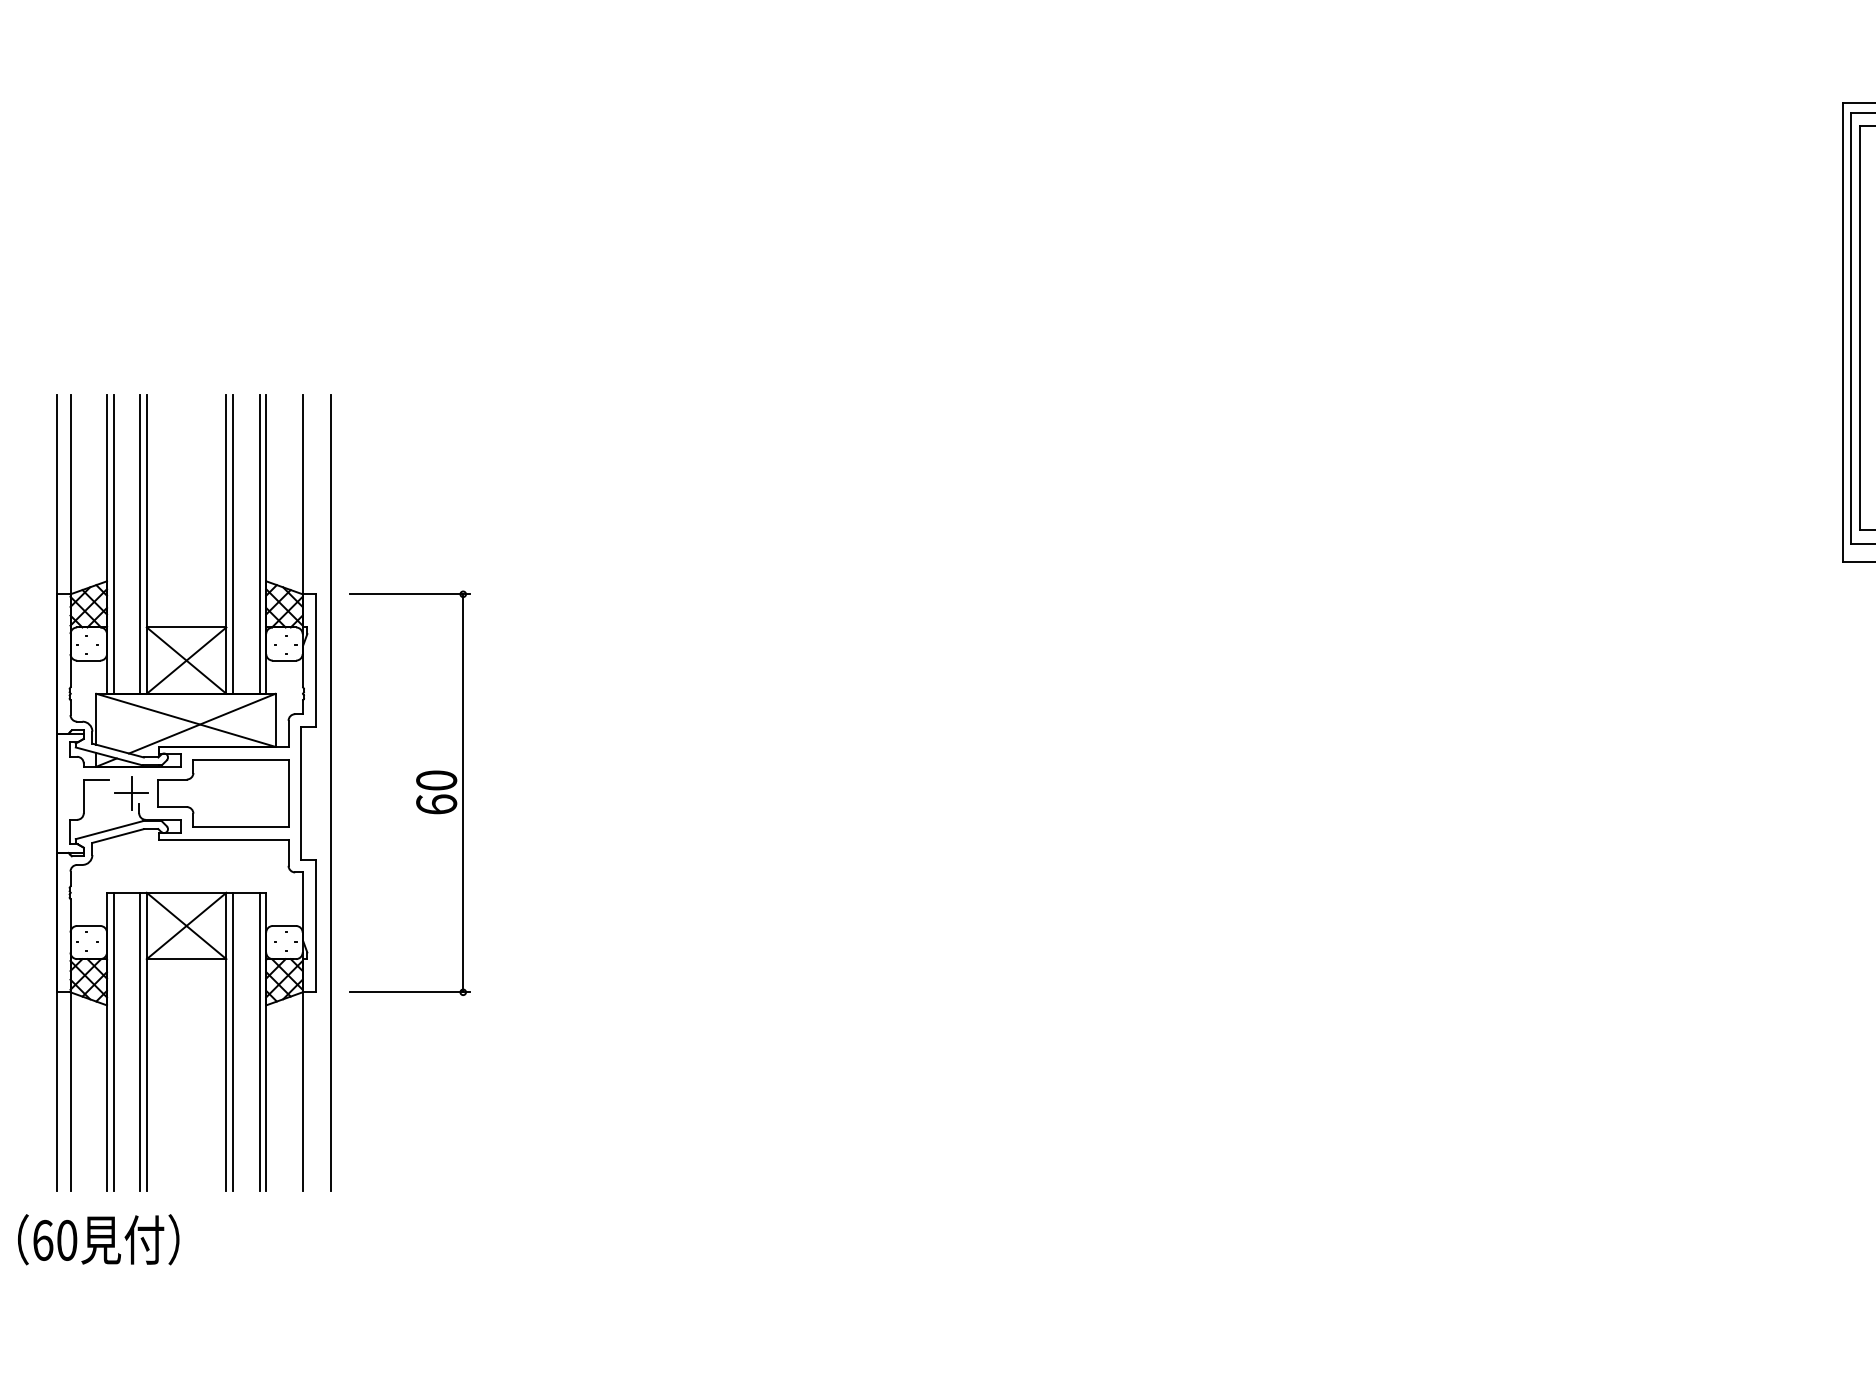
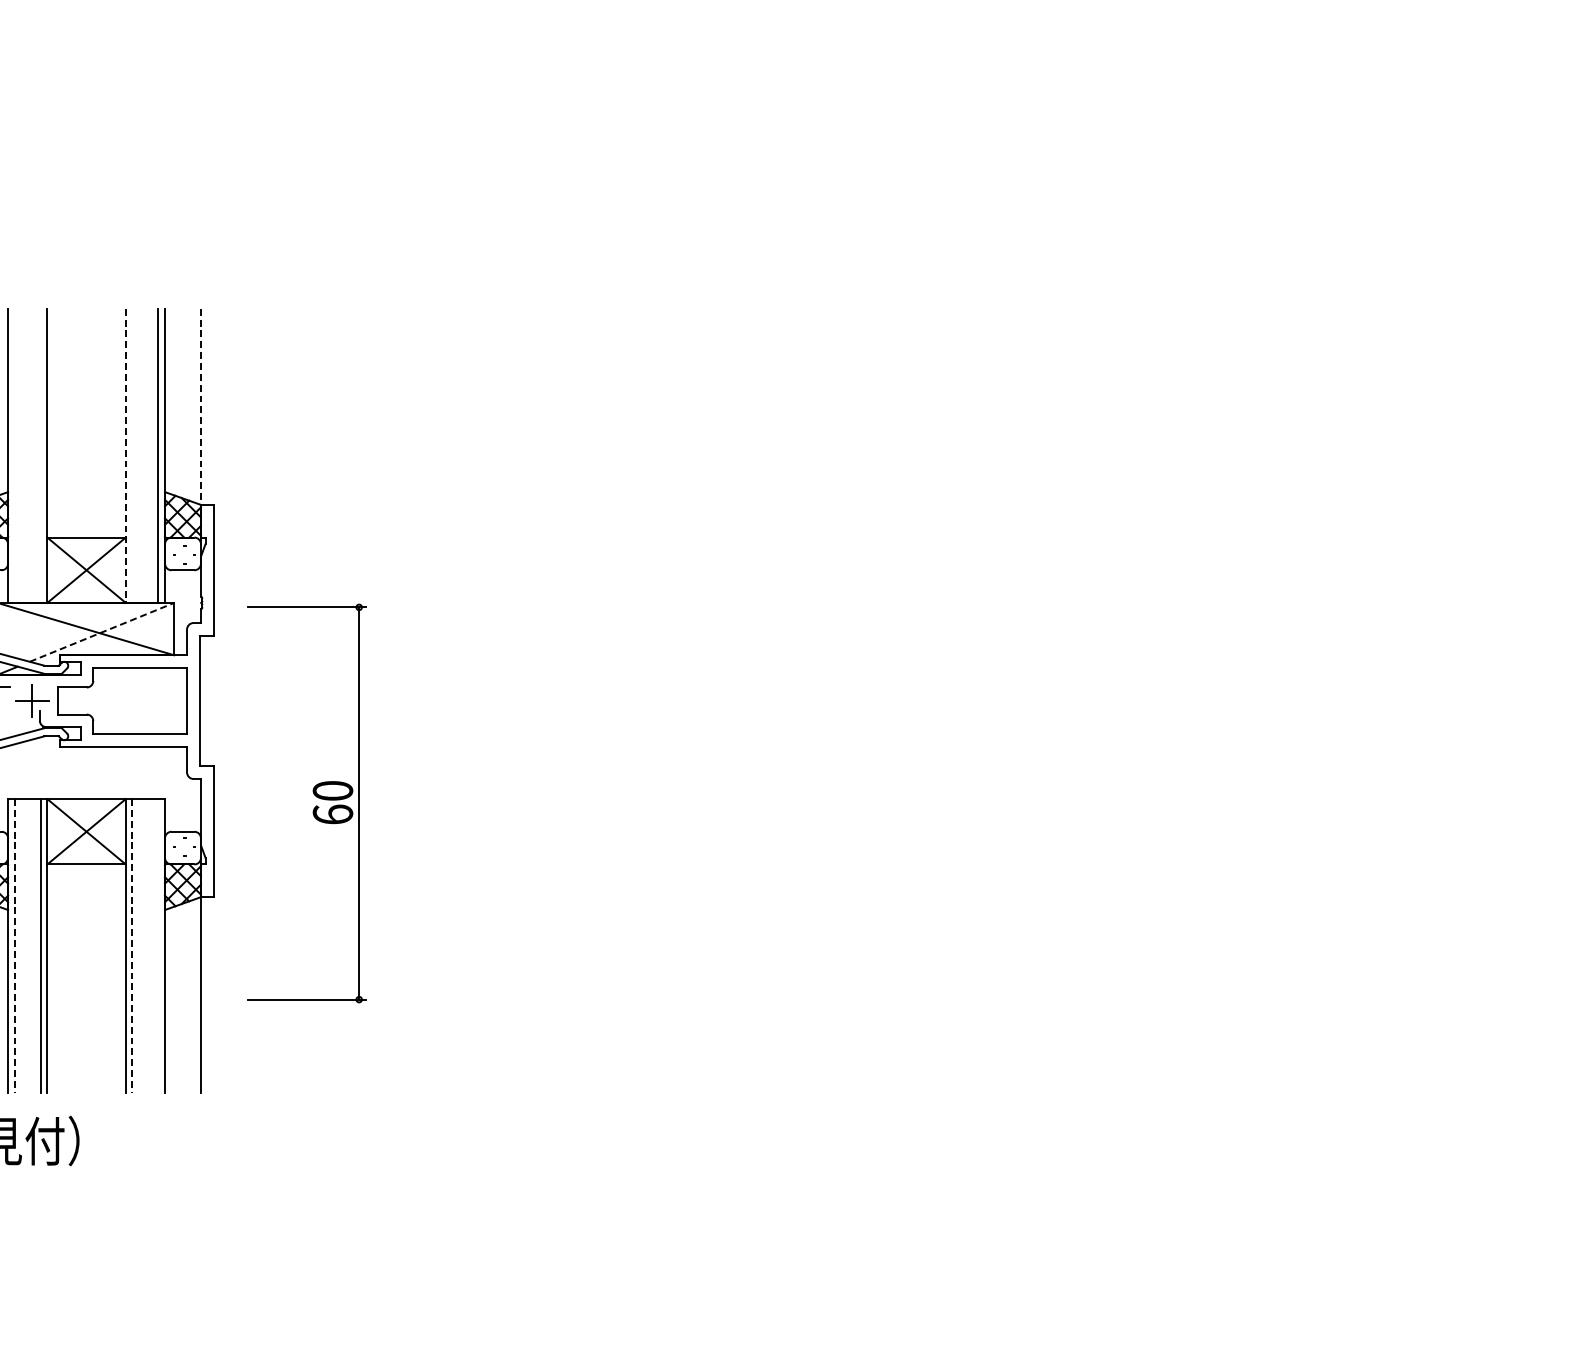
line: (302, 496) -> (200, 408), solid -> dashed
line: (113, 544) -> (14, 455), removed
line: (140, 544) -> (41, 455), removed
line: (233, 544) -> (132, 455), removed
line: (226, 545) -> (125, 456), solid -> dashed
line: (202, 723) -> (102, 632), solid -> dashed
line: (330, 793) -> (228, 701), removed
part: (417, 797) -> (314, 807), moved
line: (259, 1041) -> (158, 945), removed
line: (113, 1042) -> (14, 946), solid -> dashed
line: (233, 1042) -> (132, 946), solid -> dashed

